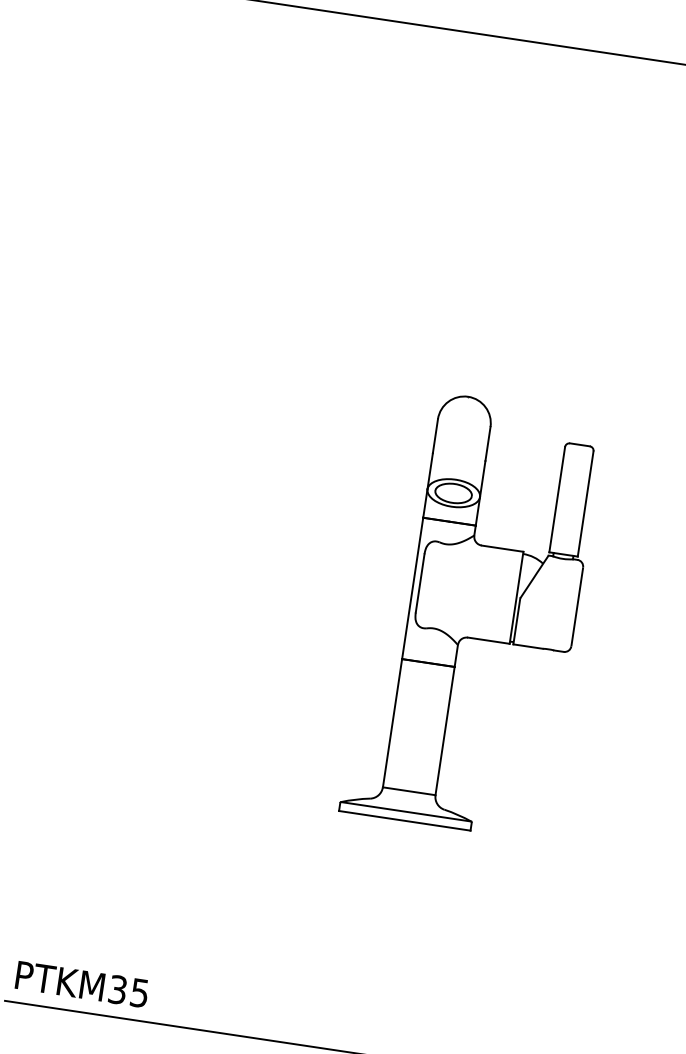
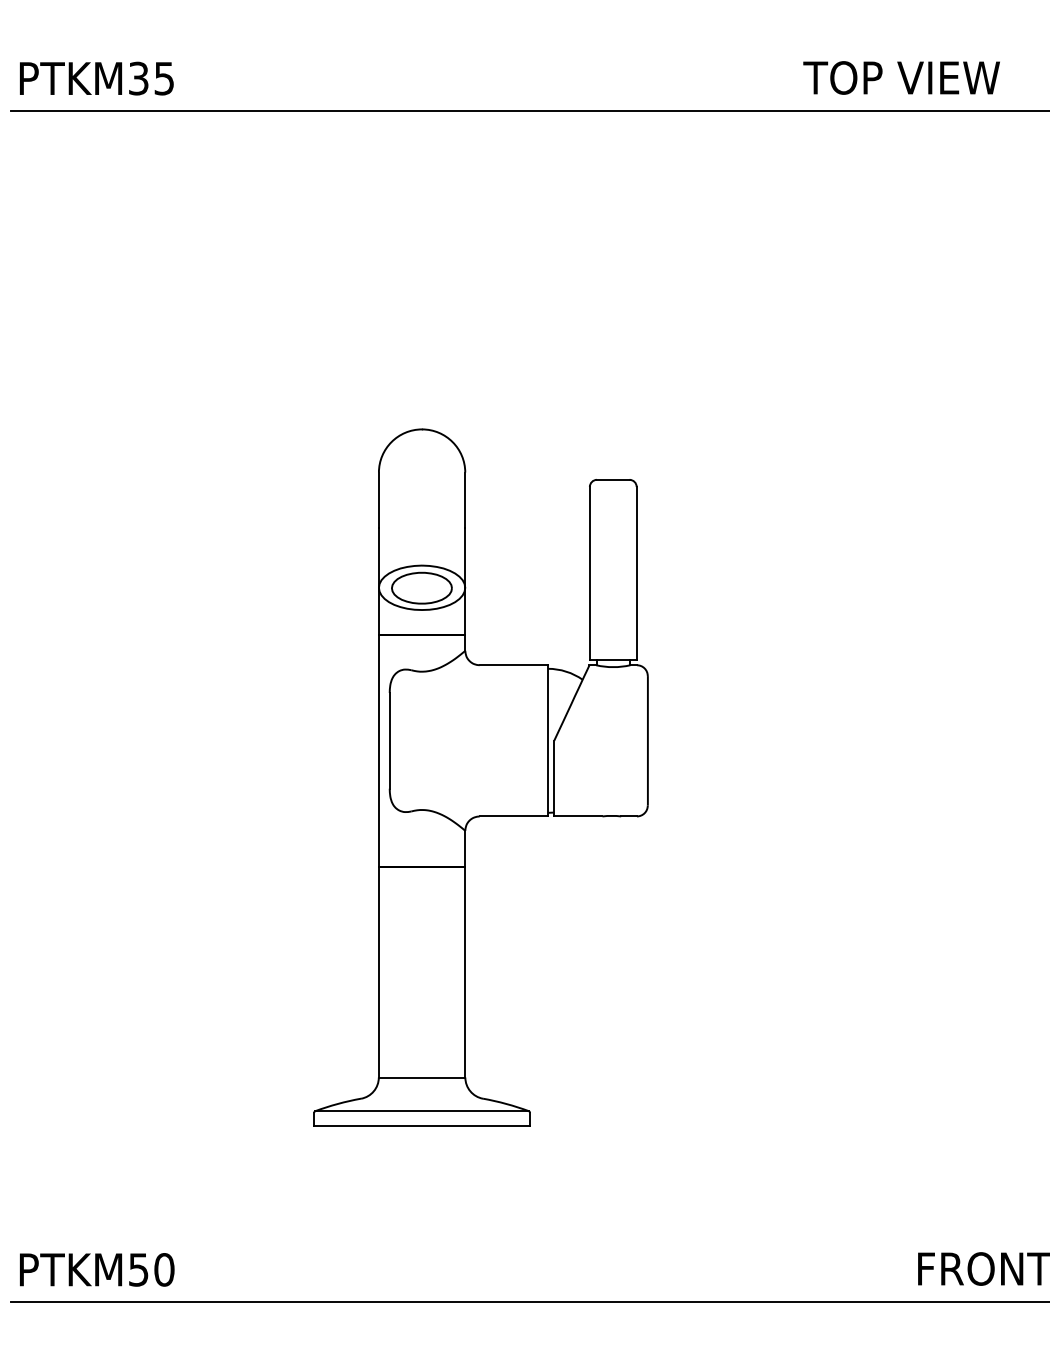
part: (472, 613) -> (481, 777), size x1.4
text: (128, 991) -> (151, 1269), PTKM35 -> PTKM50

